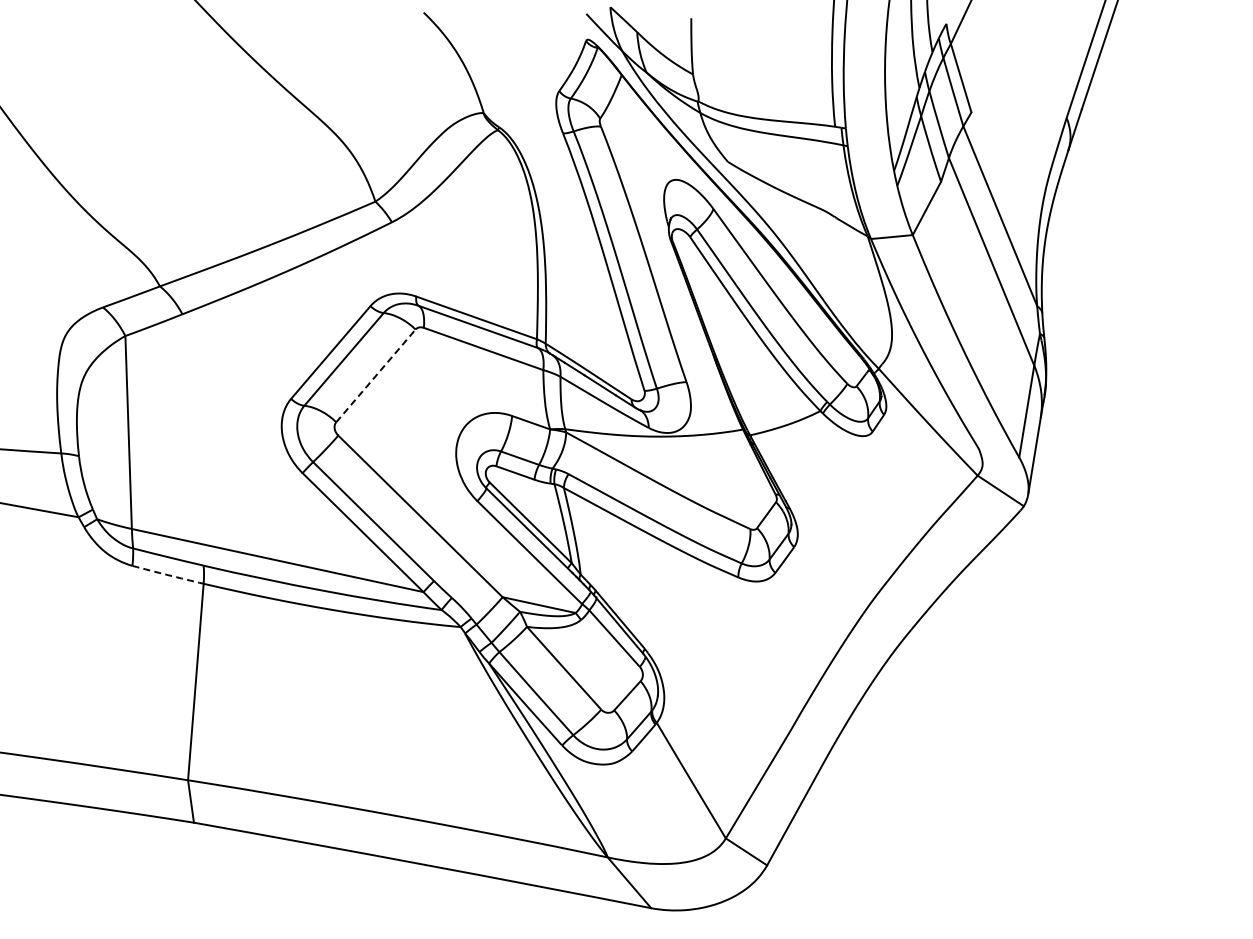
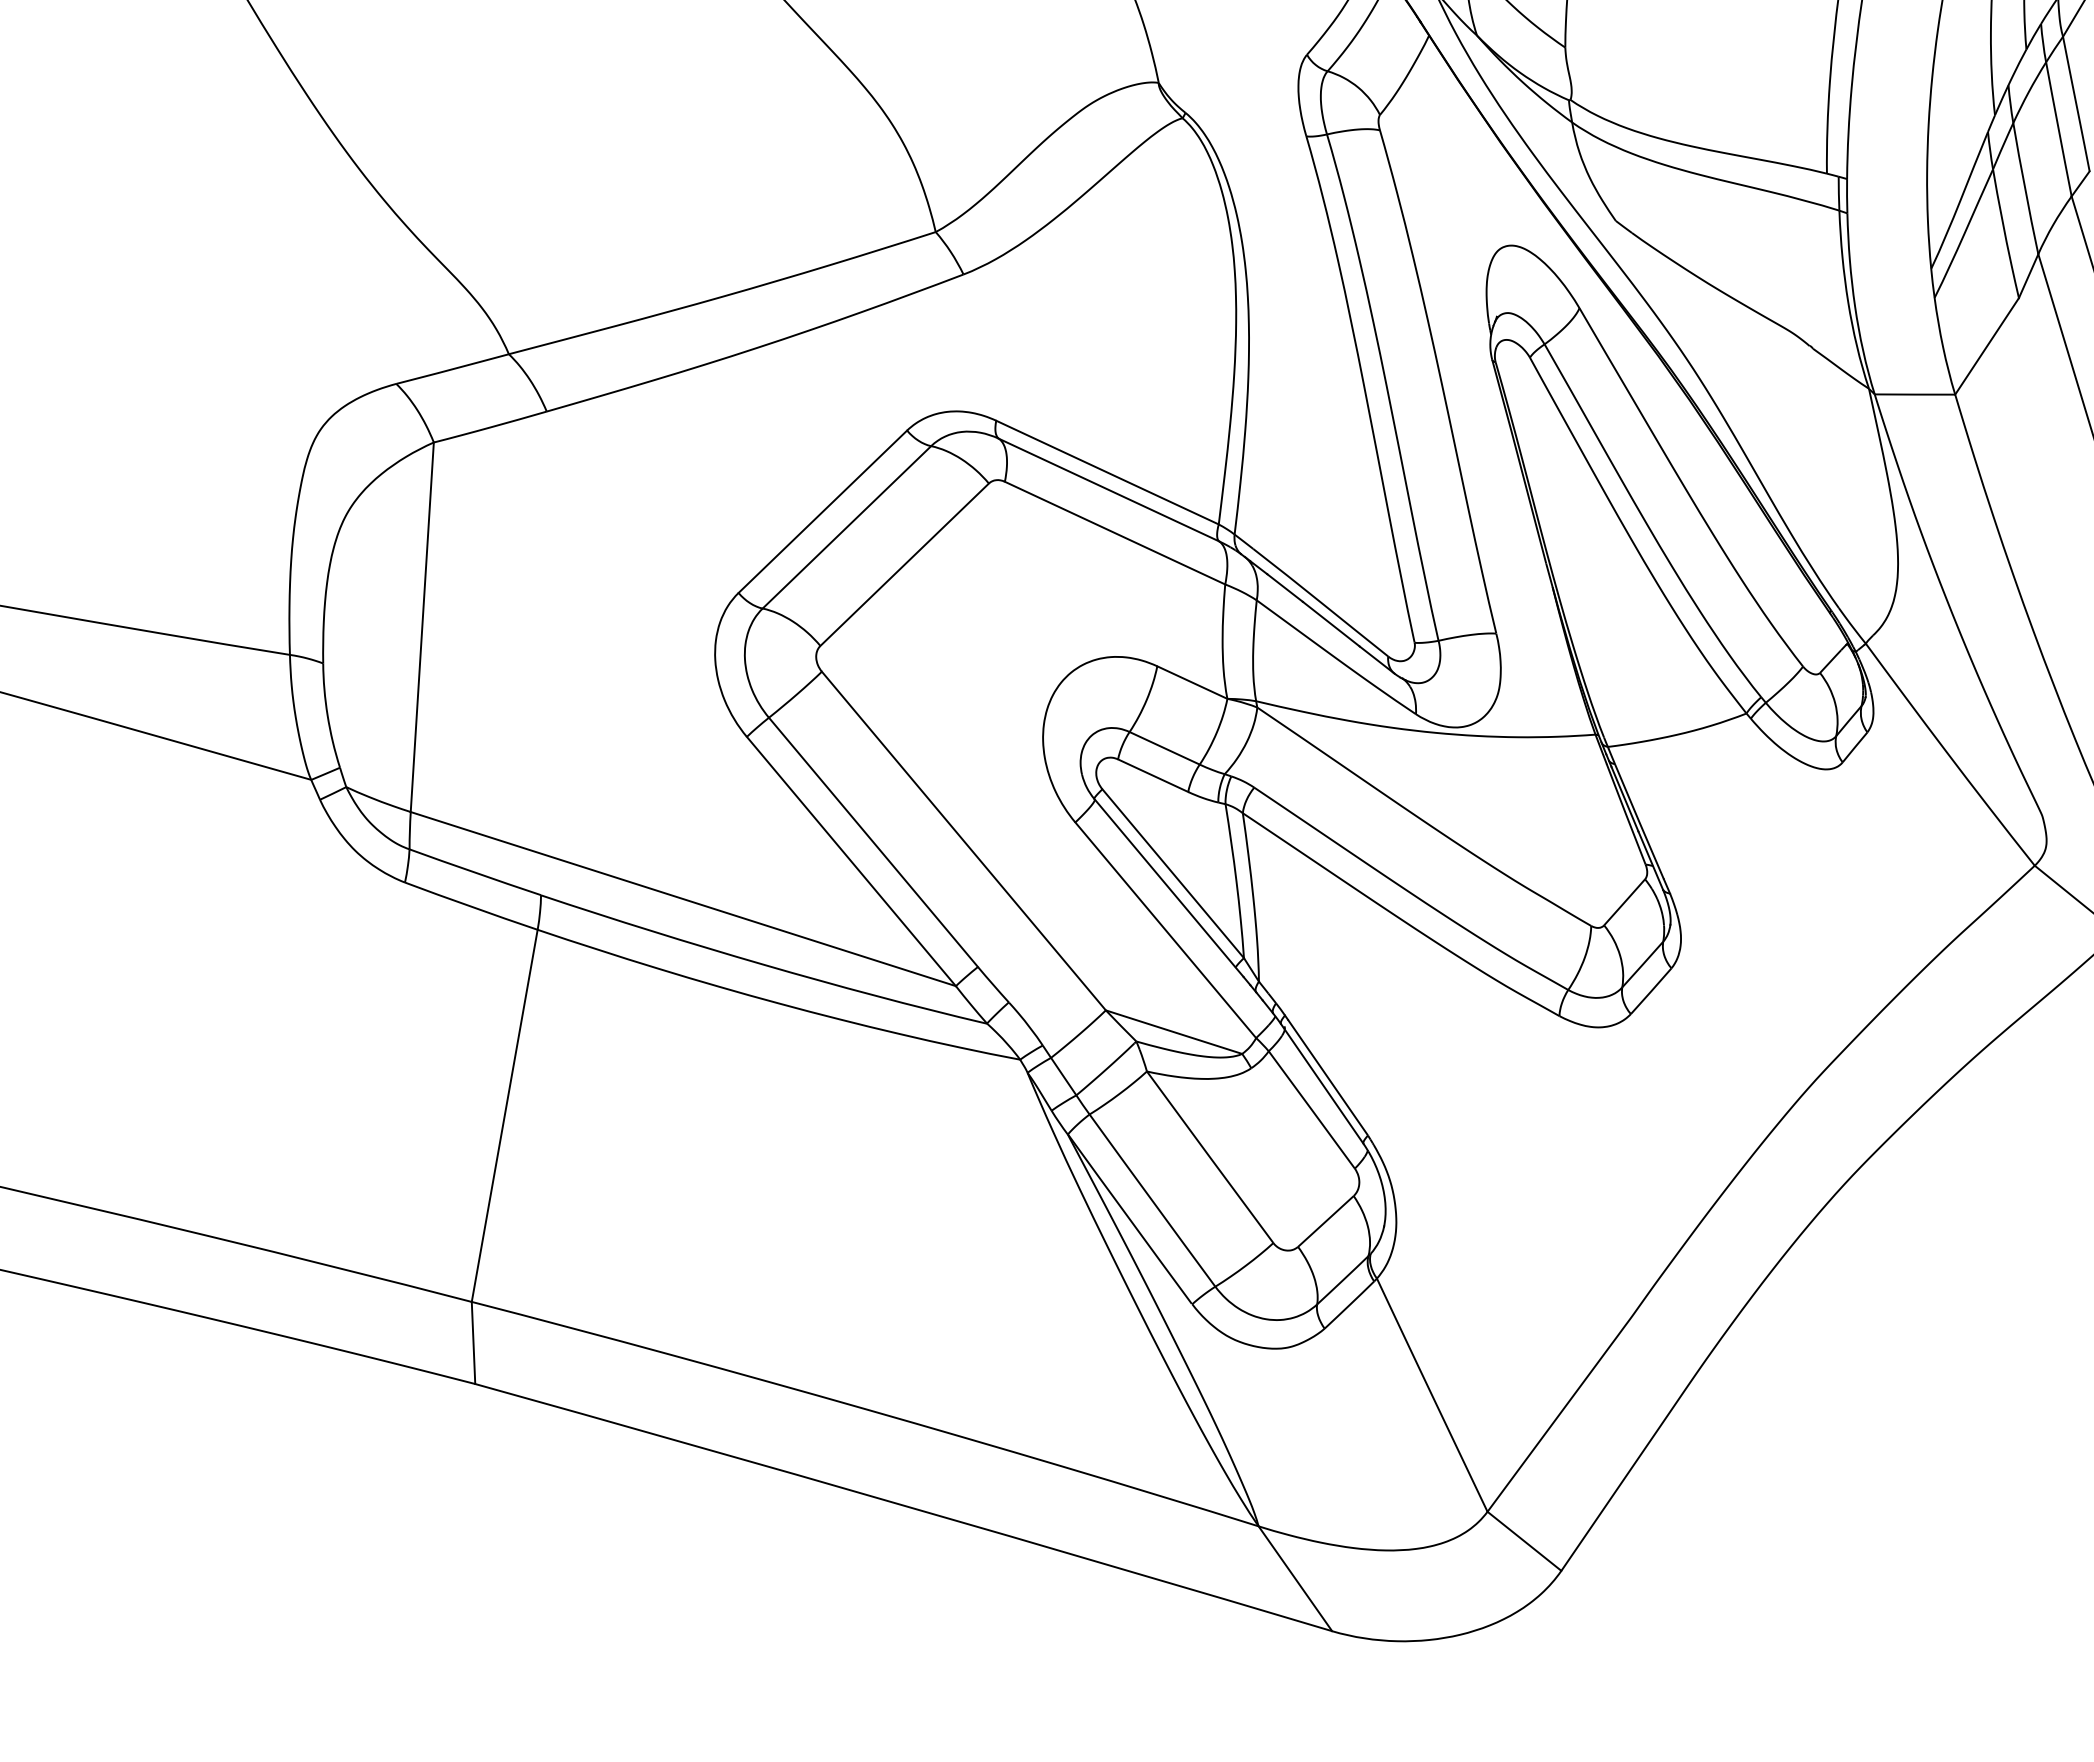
line: (376, 375) -> (905, 564), dashed -> solid
arc: (167, 575) -> (470, 907), dashed -> solid

